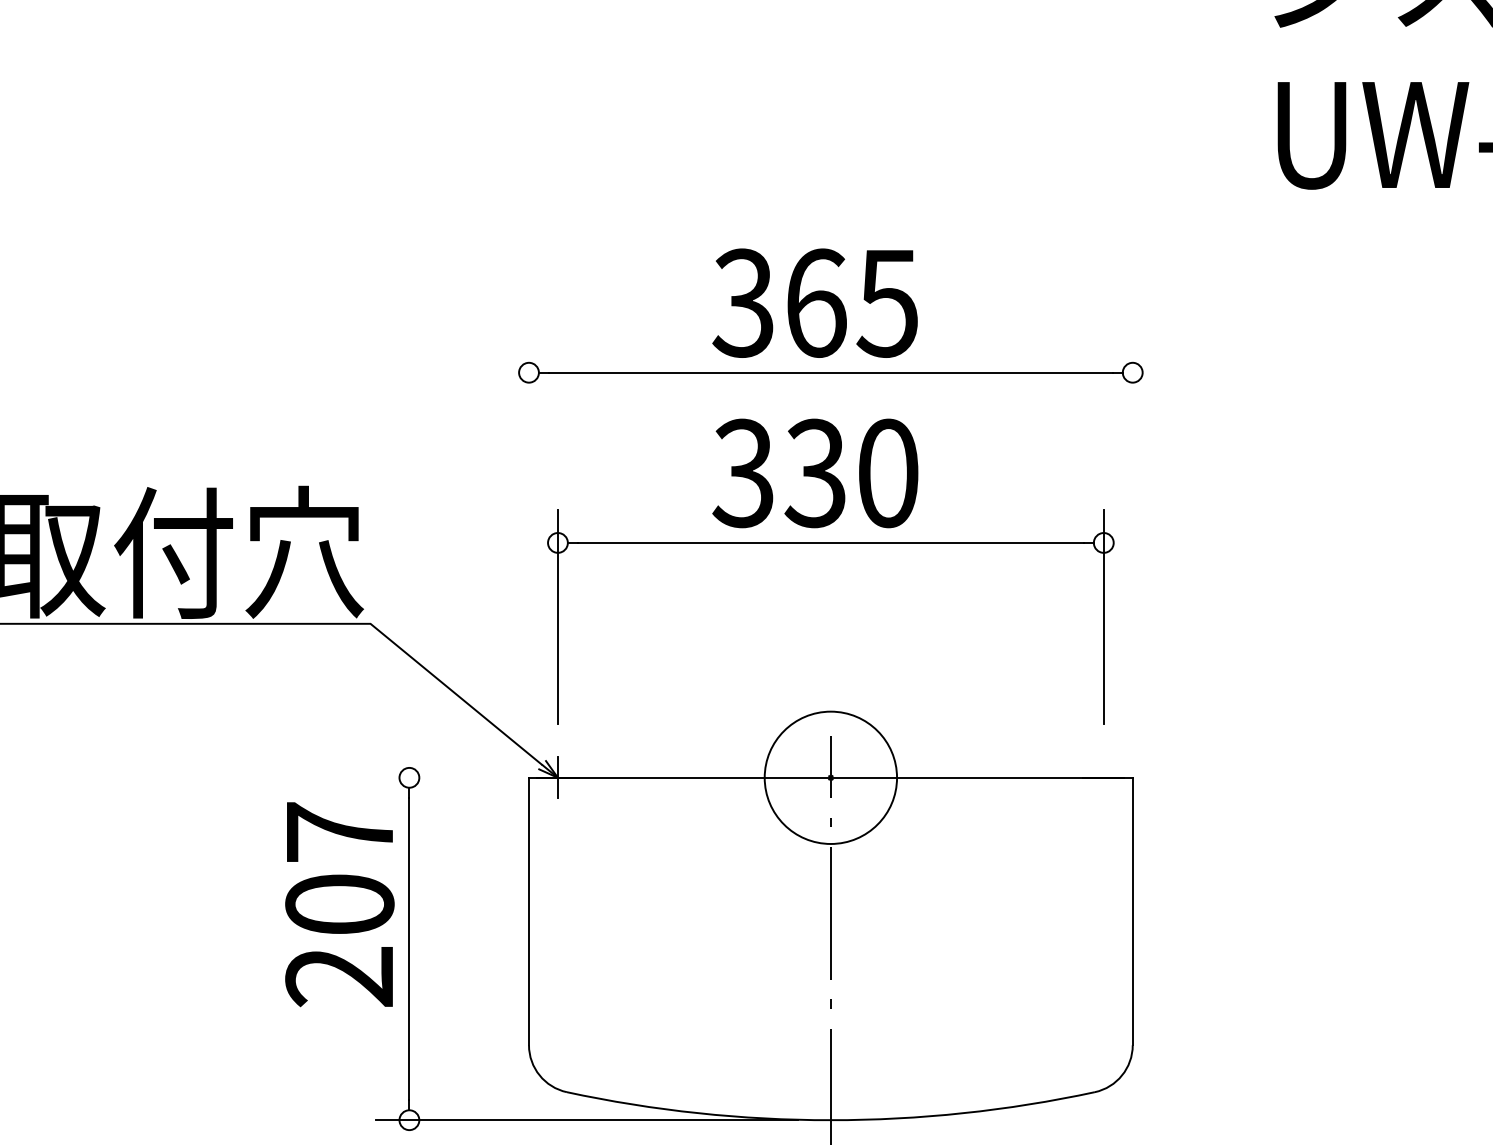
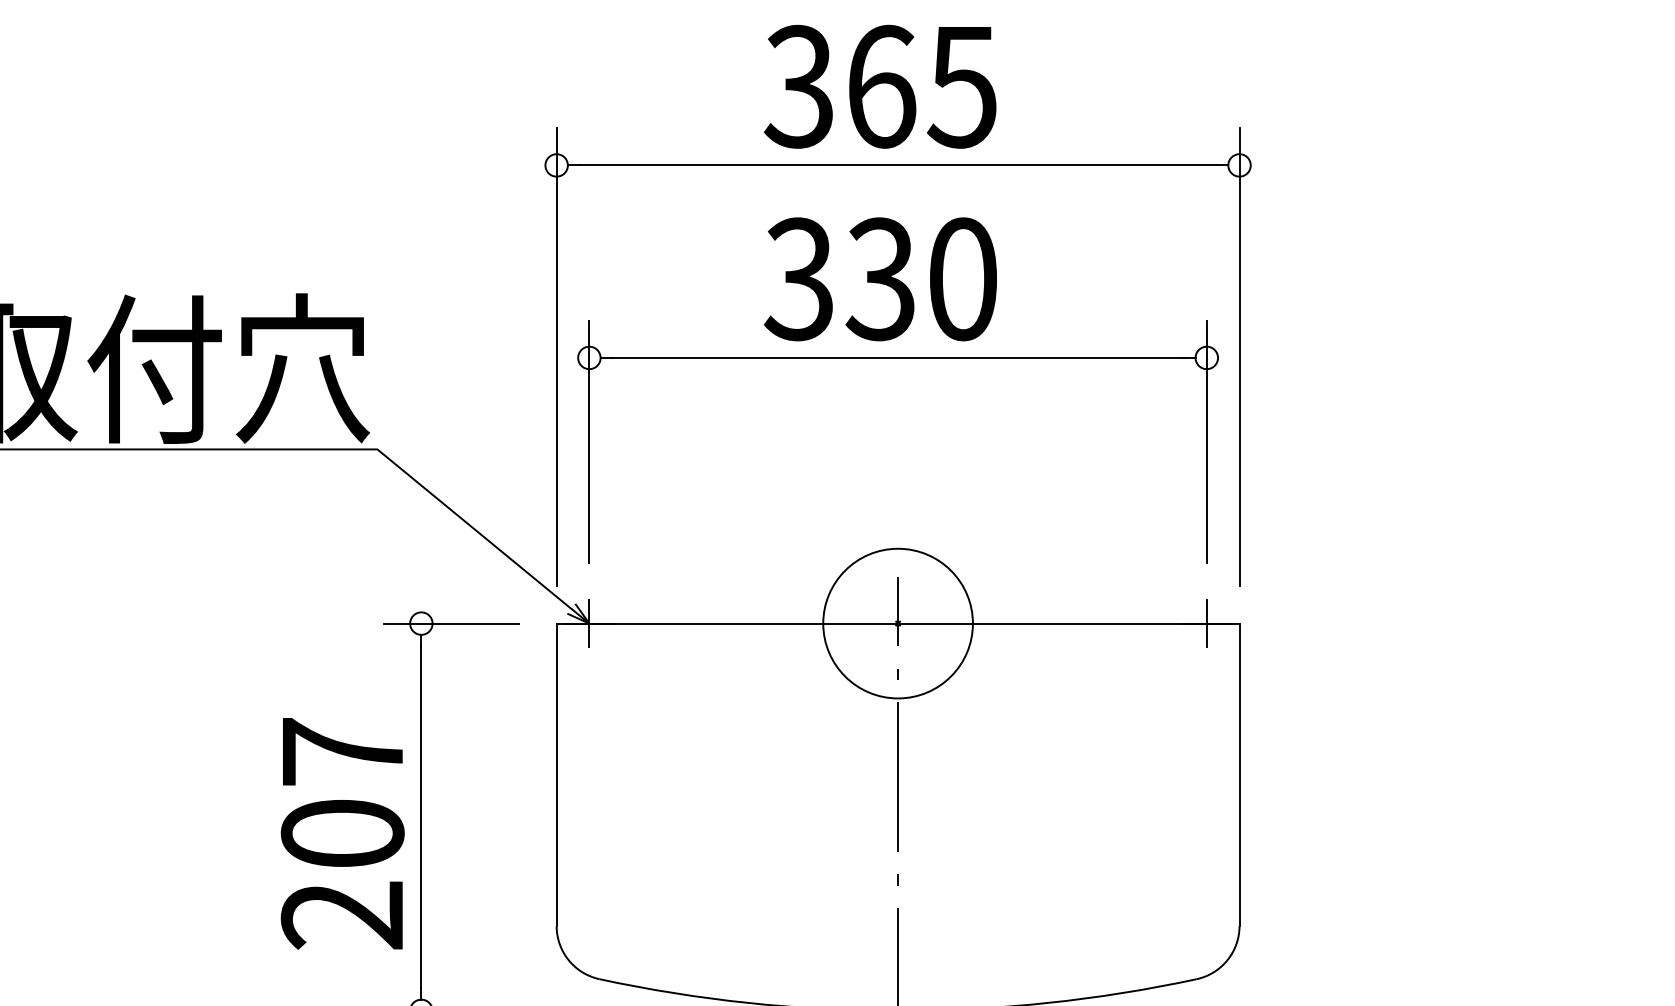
line: (529, 541) -> (557, 356), added
line: (1132, 541) -> (1239, 356), added
line: (435, 777) -> (450, 623), added
line: (1103, 777) -> (1206, 623), added
text: (339, 904) -> (342, 833), moved

